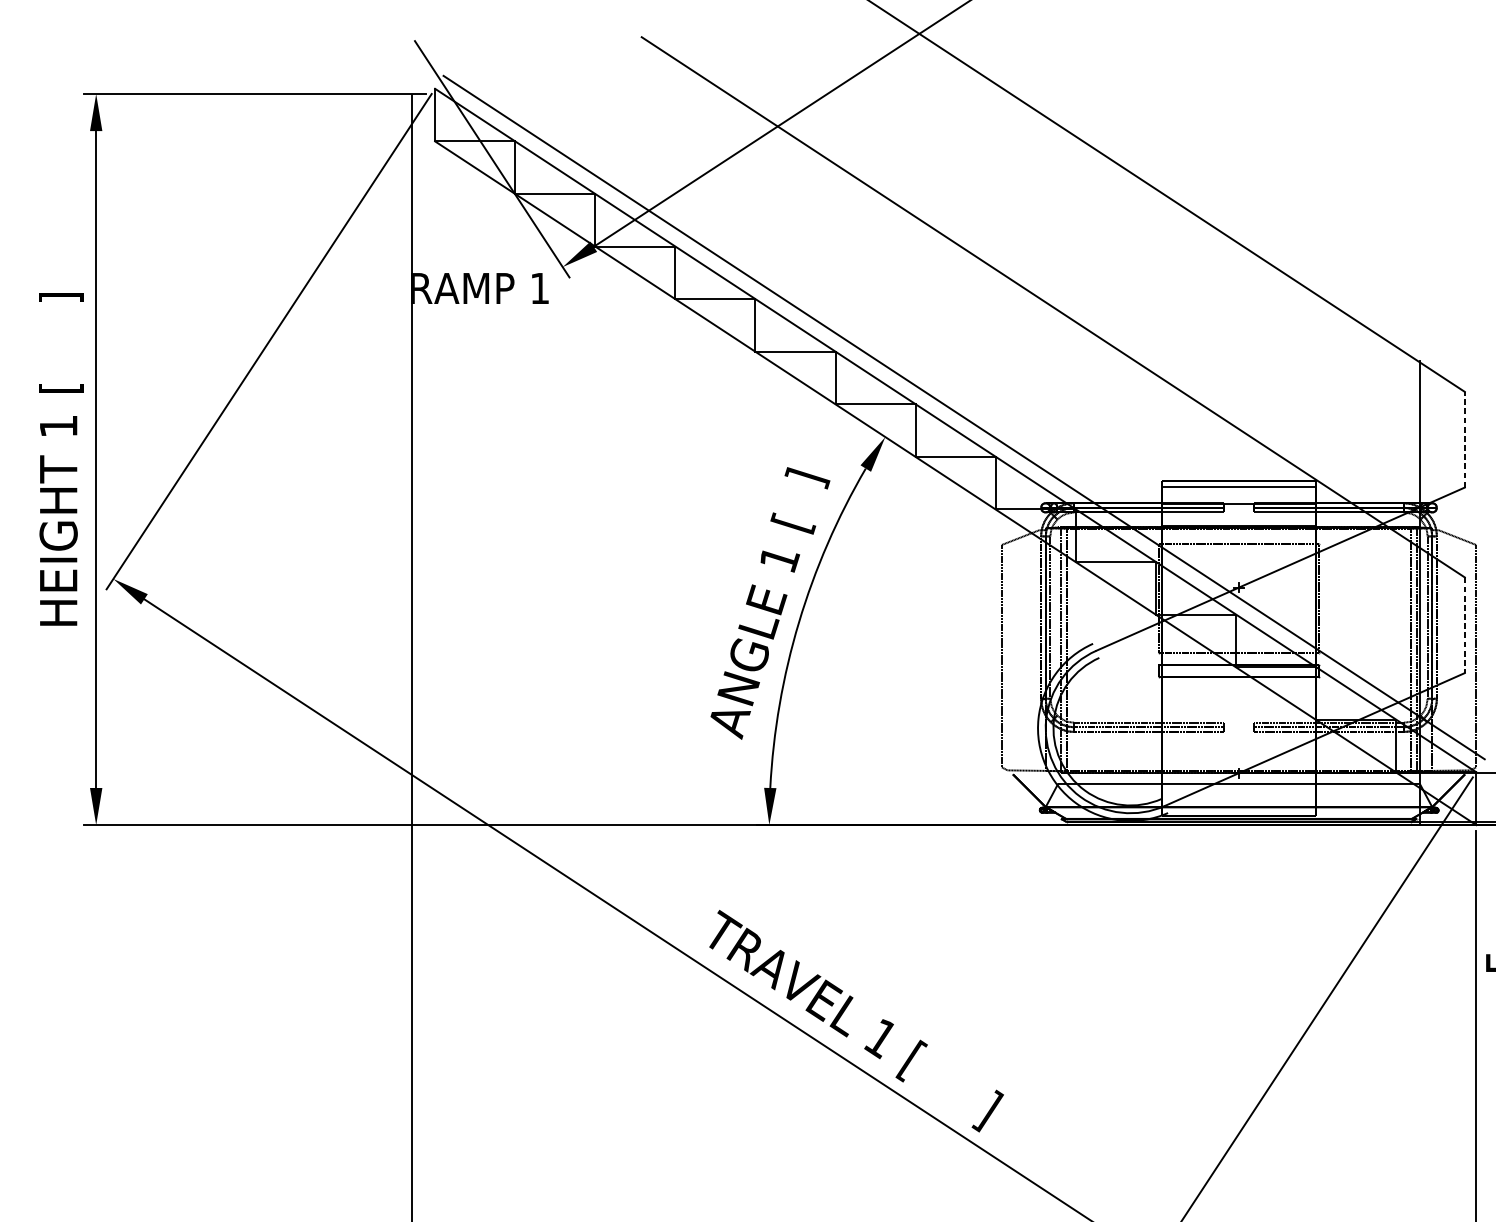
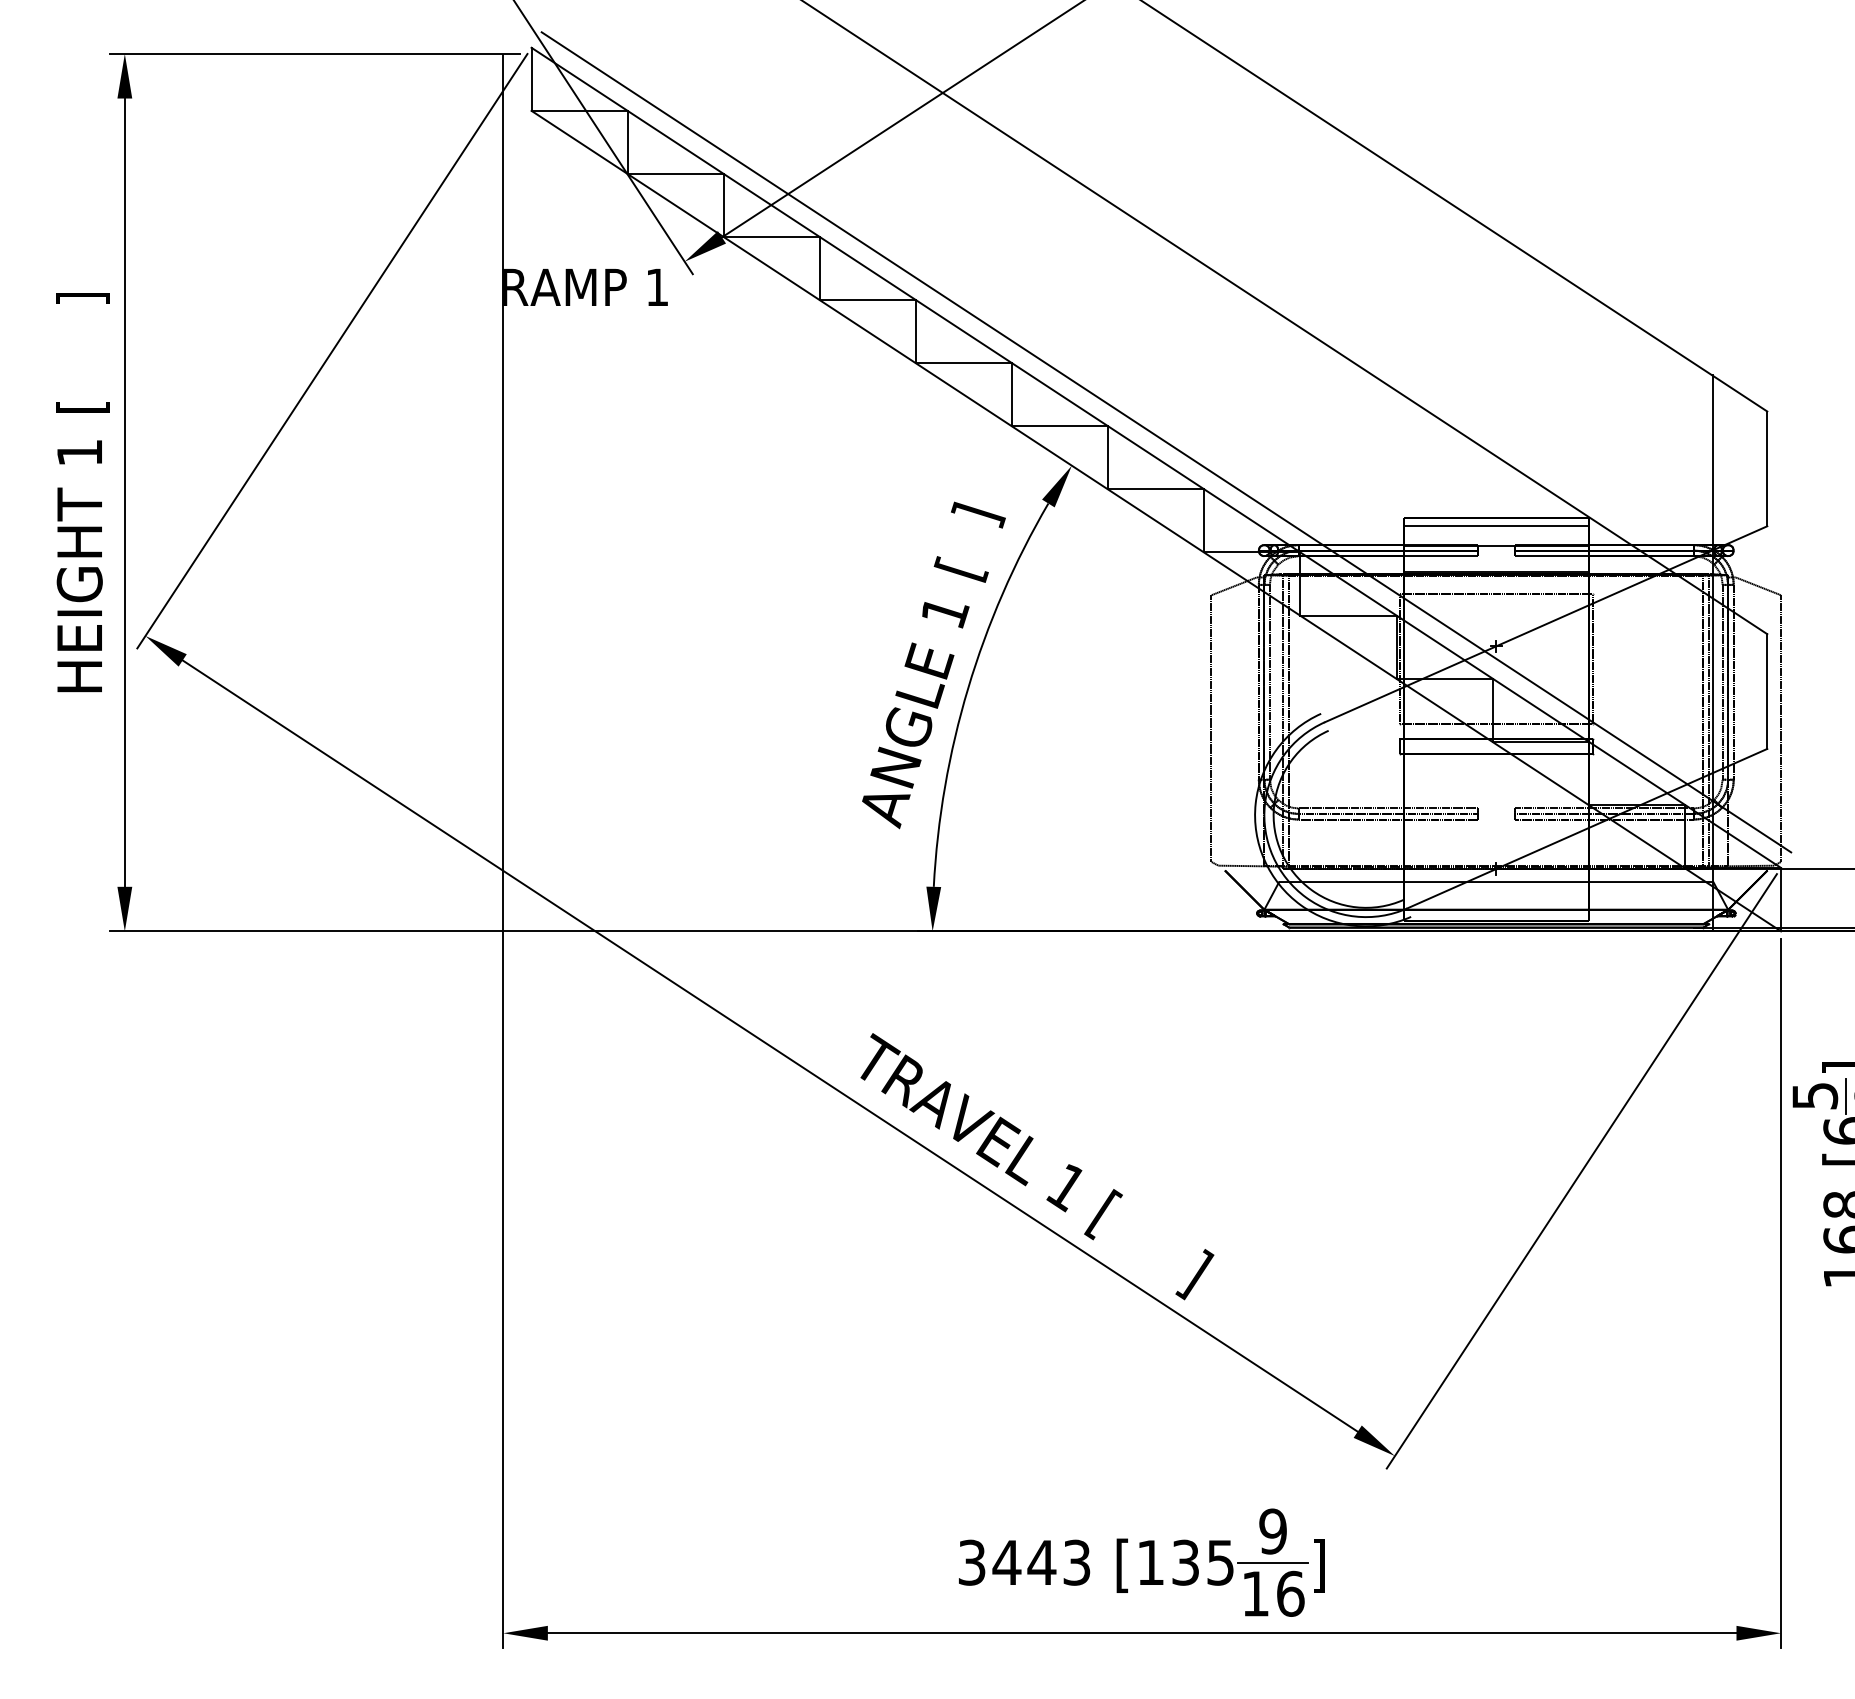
line: (1465, 439) -> (1767, 468), dashed -> solid
line: (1465, 626) -> (1767, 692), dashed -> solid

